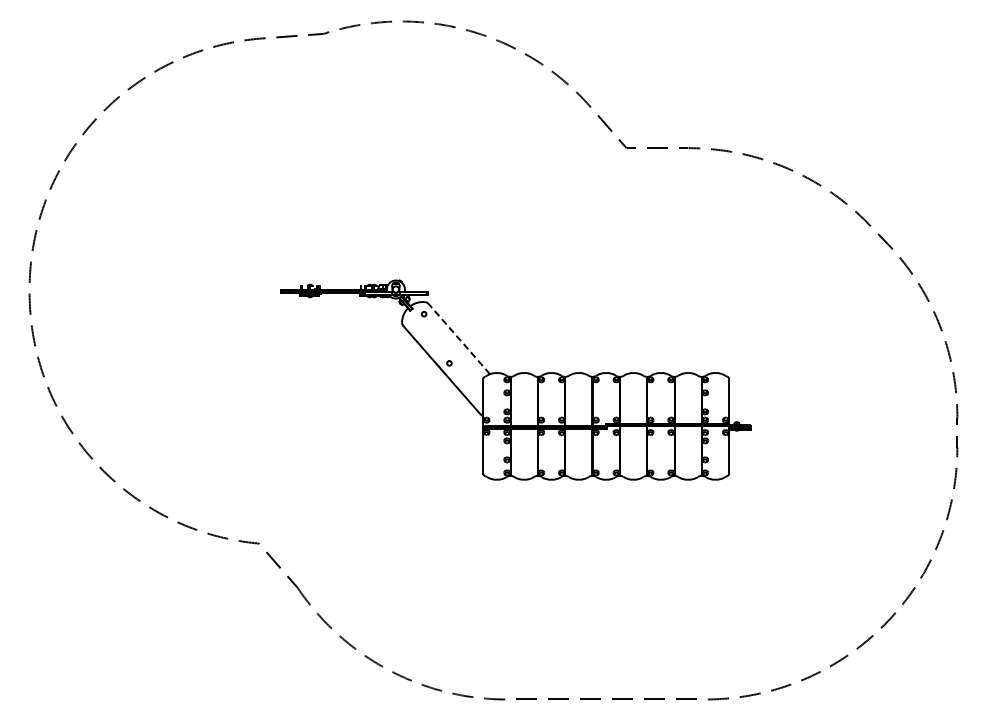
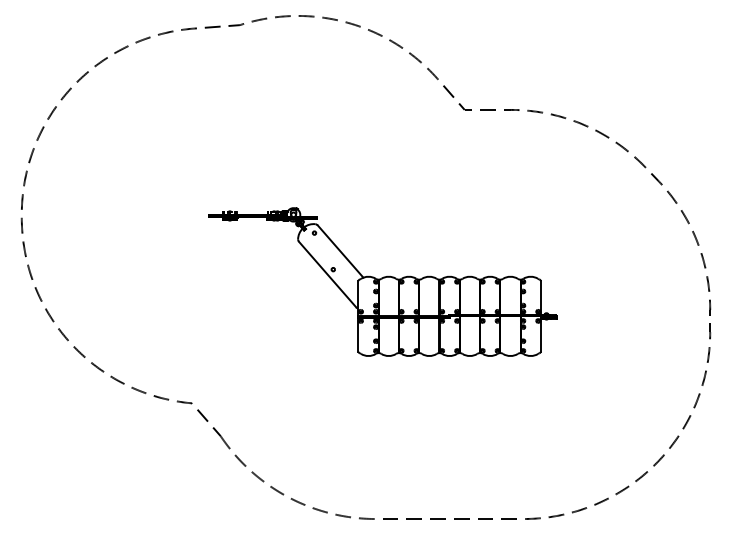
line: (459, 339) -> (340, 251), dashed -> solid

